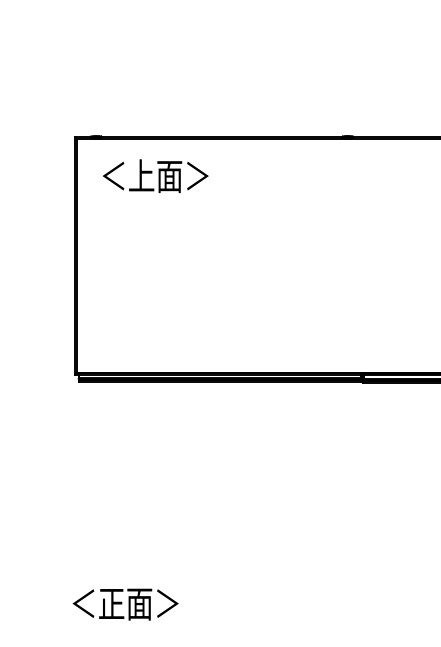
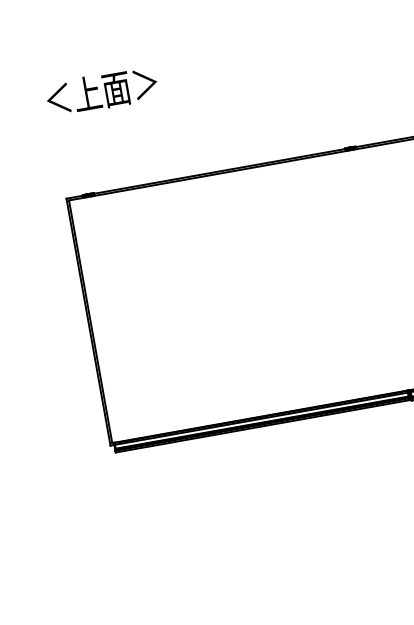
text: (155, 175) -> (101, 90), moved

